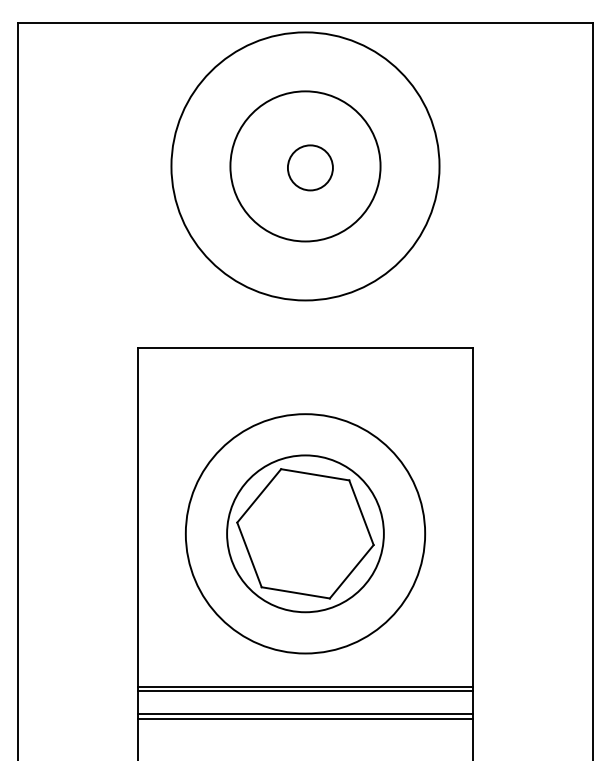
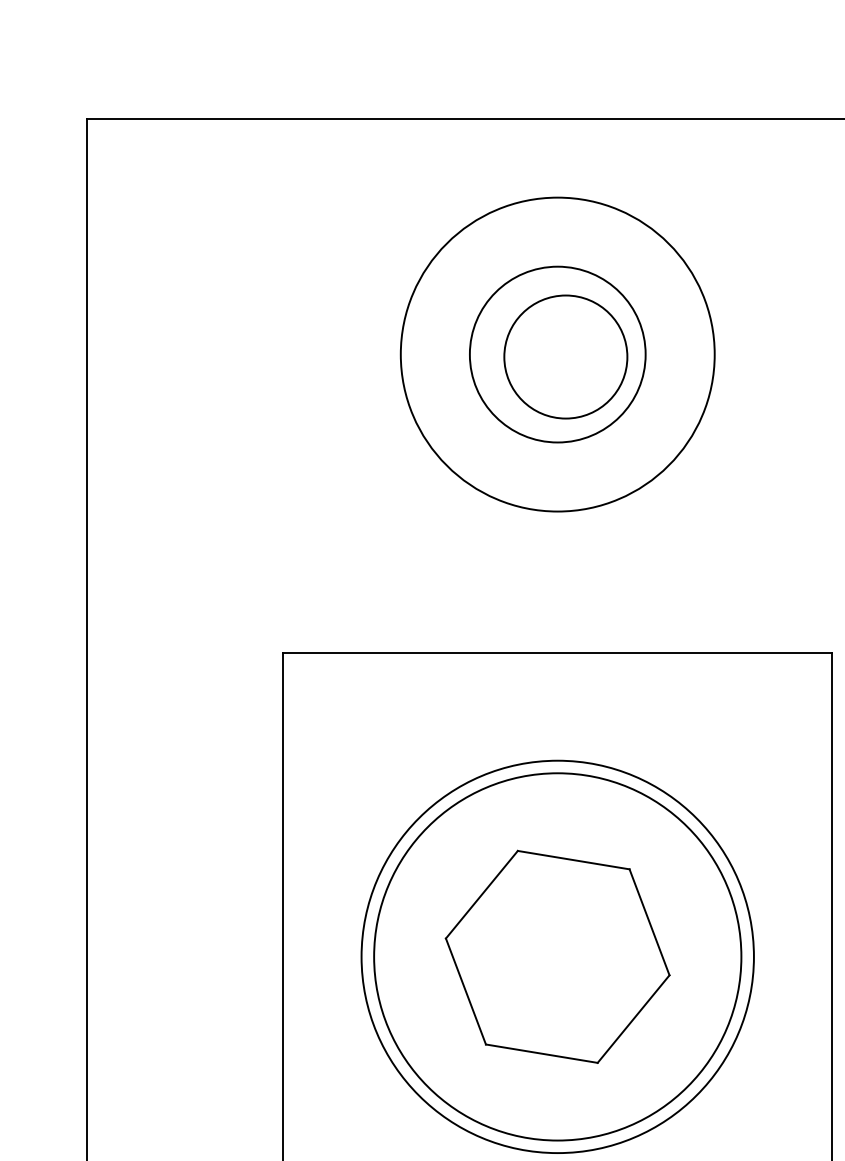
circle: (305, 166) -> (557, 354), size x0.71
circle: (305, 166) -> (557, 354), size x0.71
circle: (309, 167) -> (564, 356), size x1.67
circle: (305, 533) -> (557, 956), size x1.43

